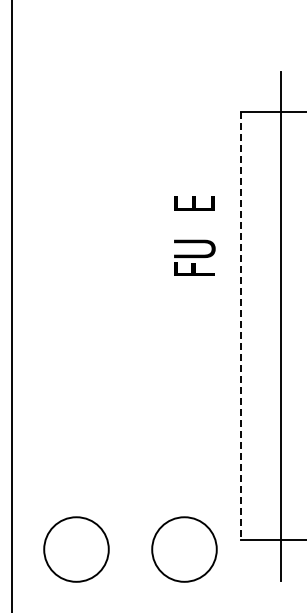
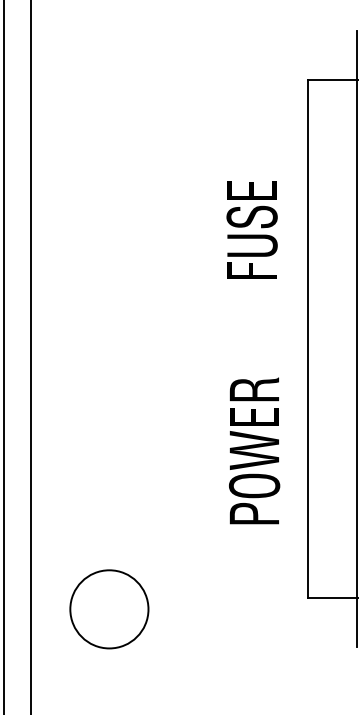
fill: (194, 224) -> (252, 216), added
line: (240, 326) -> (307, 339), dashed -> solid
part: (196, 418) -> (254, 450), added
circle: (184, 549) -> (240, 609), removed

